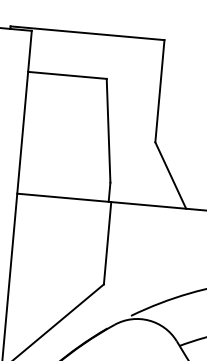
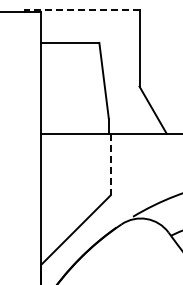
line: (86, 33) -> (81, 10), solid -> dashed
line: (107, 243) -> (110, 164), solid -> dashed

